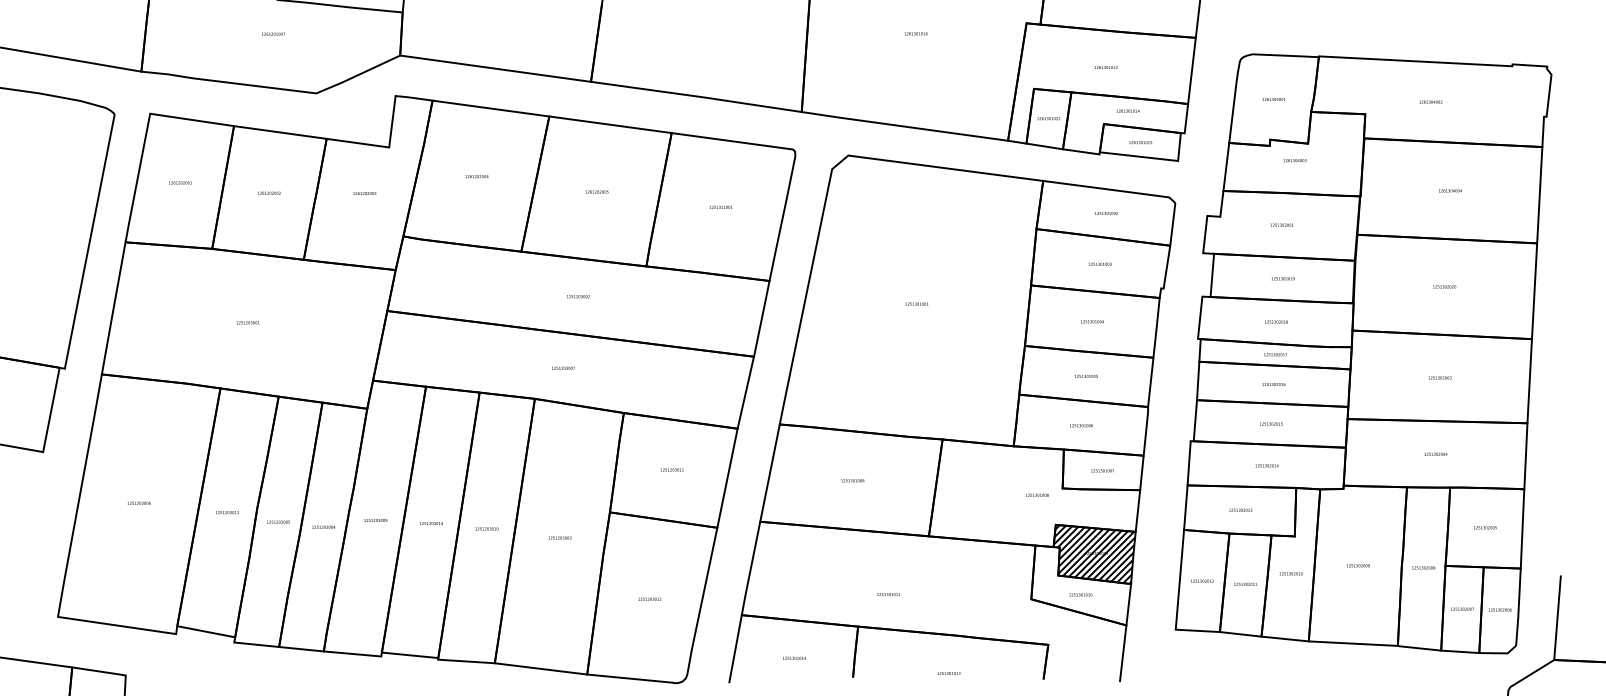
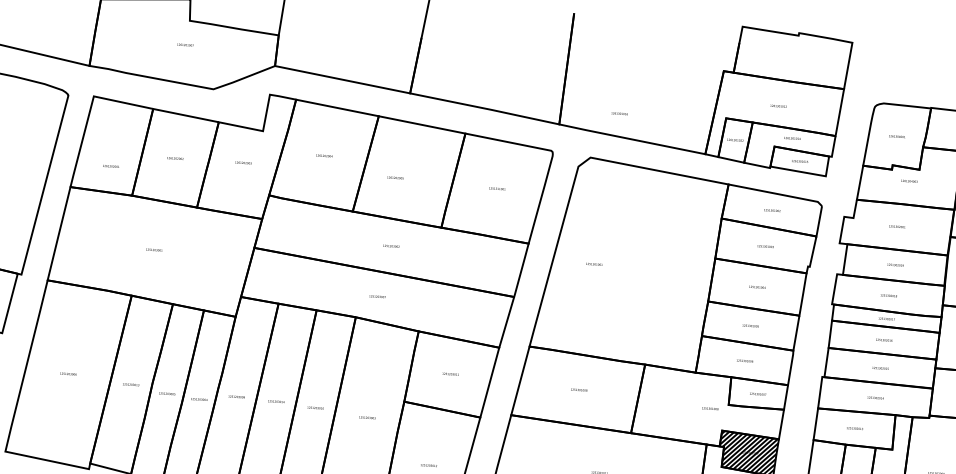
text: (915, 33) -> (619, 113), moved
text: (180, 182) -> (111, 166), moved
text: (596, 191) -> (395, 177), moved
text: (916, 303) -> (594, 263), moved

